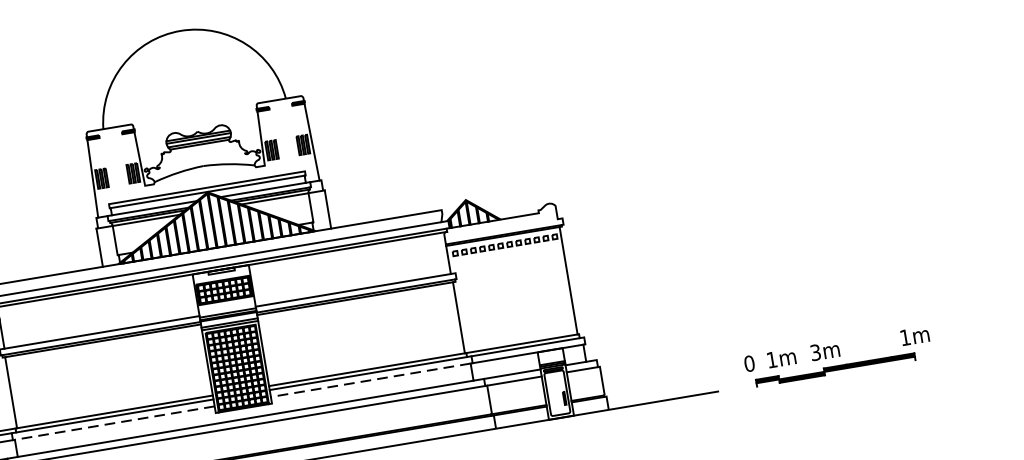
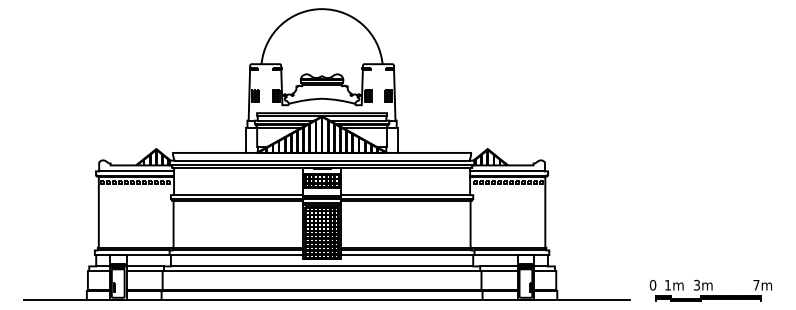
line: (501, 228) -> (507, 171), added
text: (905, 338) -> (756, 285), 1m -> 7m
line: (370, 381) -> (406, 255), dashed -> solid
line: (113, 423) -> (236, 255), dashed -> solid

